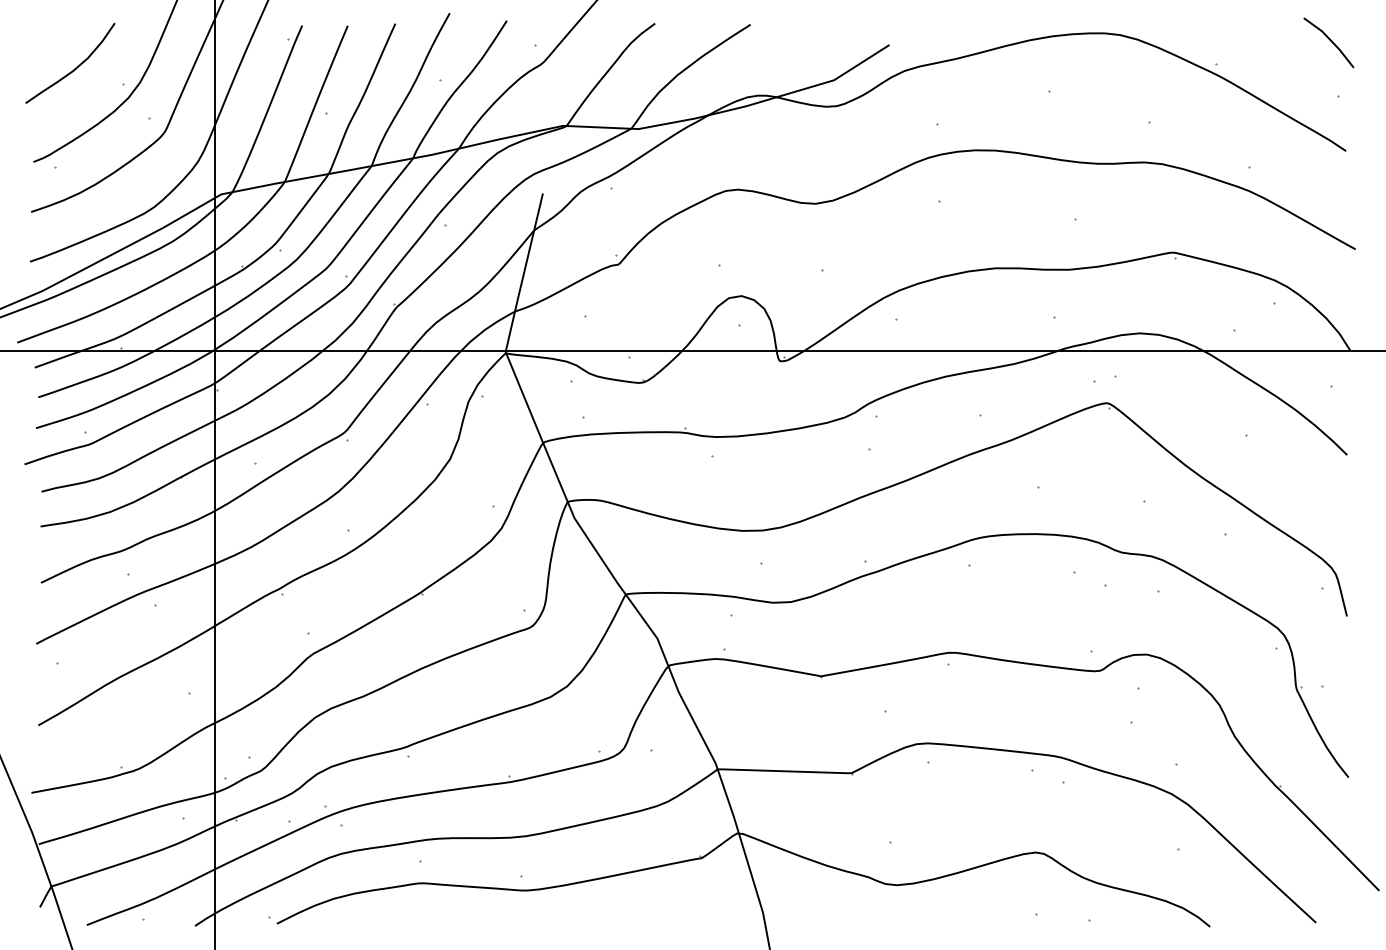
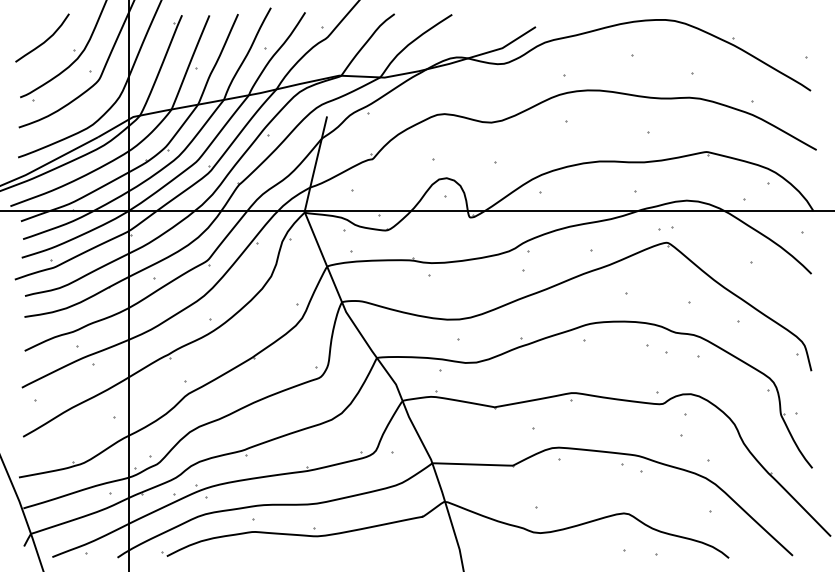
line: (1328, 40) -> (800, 24), removed

